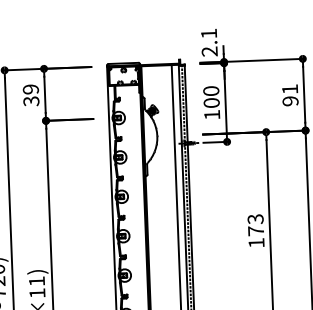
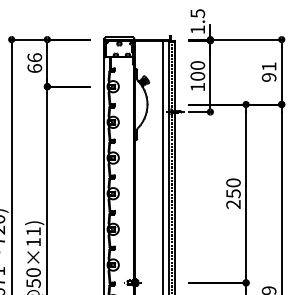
text: (209, 42) -> (197, 21), 2.1 -> 1.5
text: (30, 95) -> (34, 63), 39 -> 66
text: (256, 230) -> (233, 193), 173 -> 250

